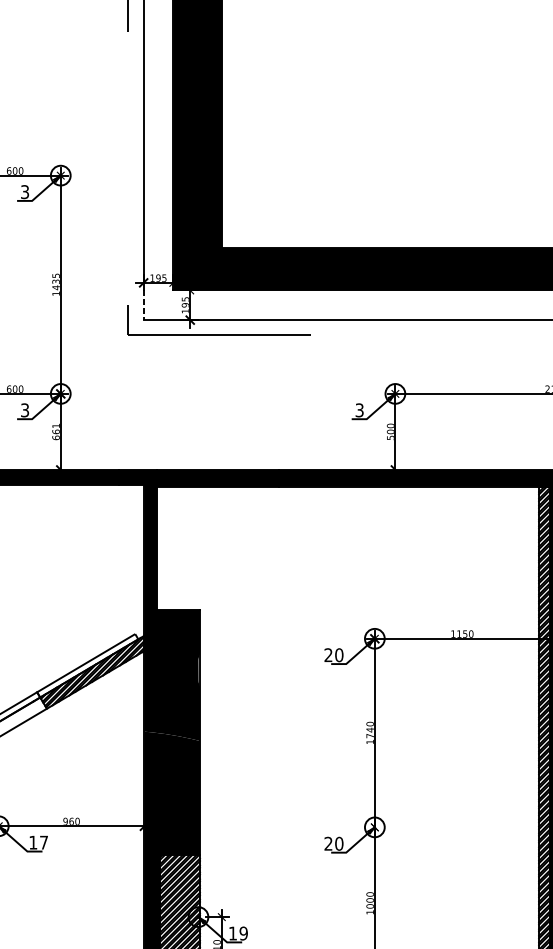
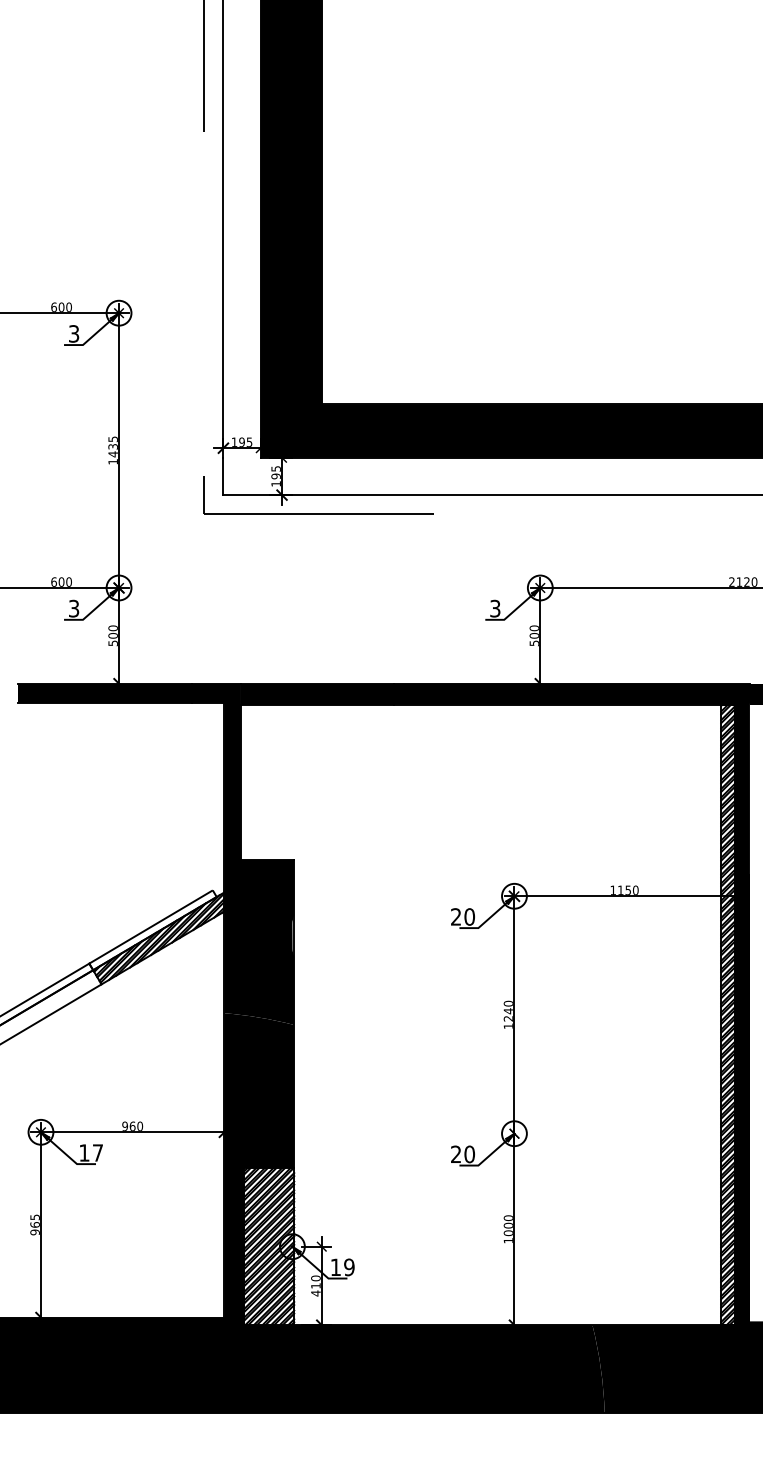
line: (143, 305) -> (223, 476), dashed -> solid
text: (55, 431) -> (112, 635), 661 -> 500
text: (369, 735) -> (507, 1018), 1740 -> 1240

